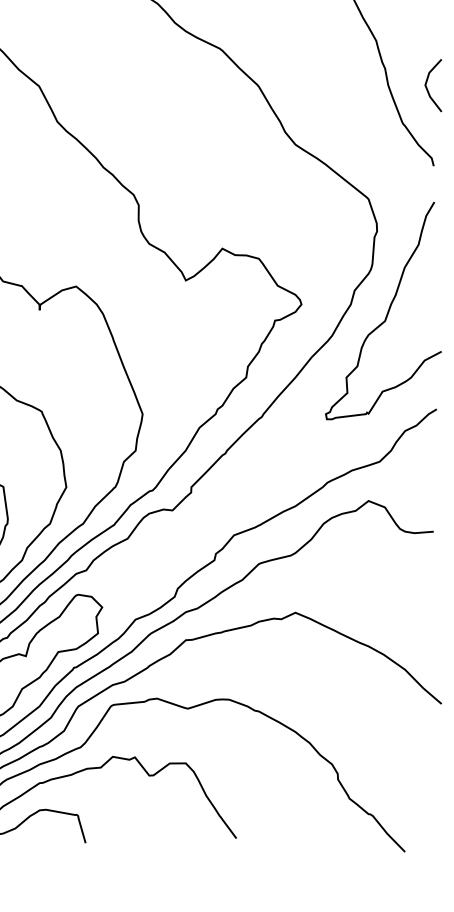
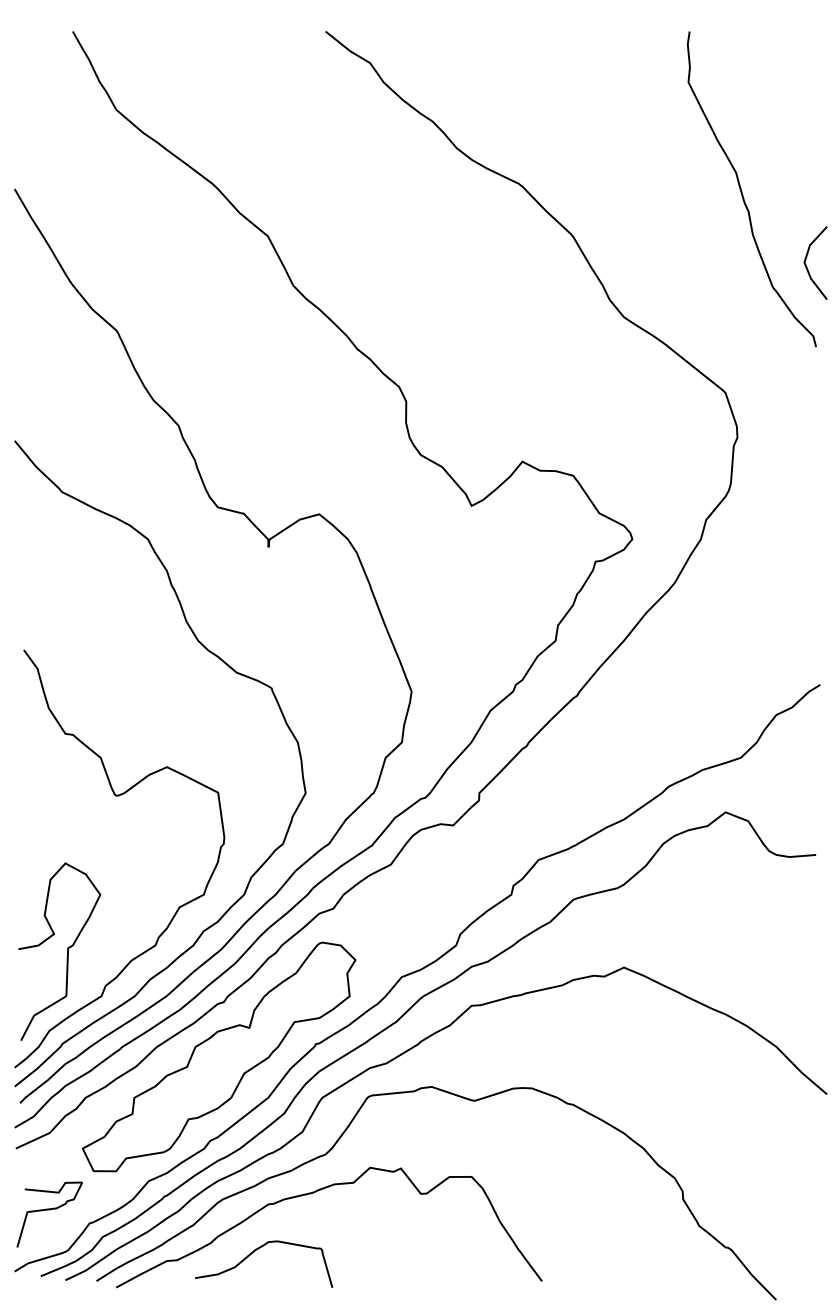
line: (426, 83) -> (806, 260), moved
curve: (387, 312) -> (751, 550), removed

